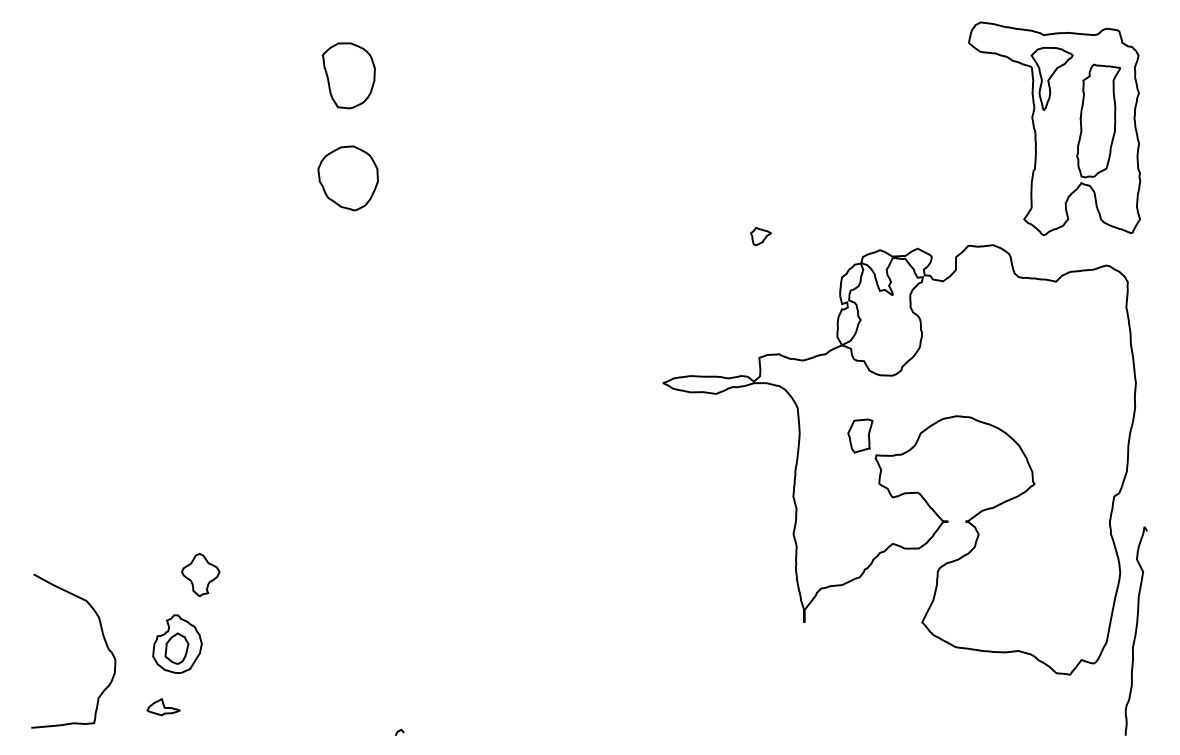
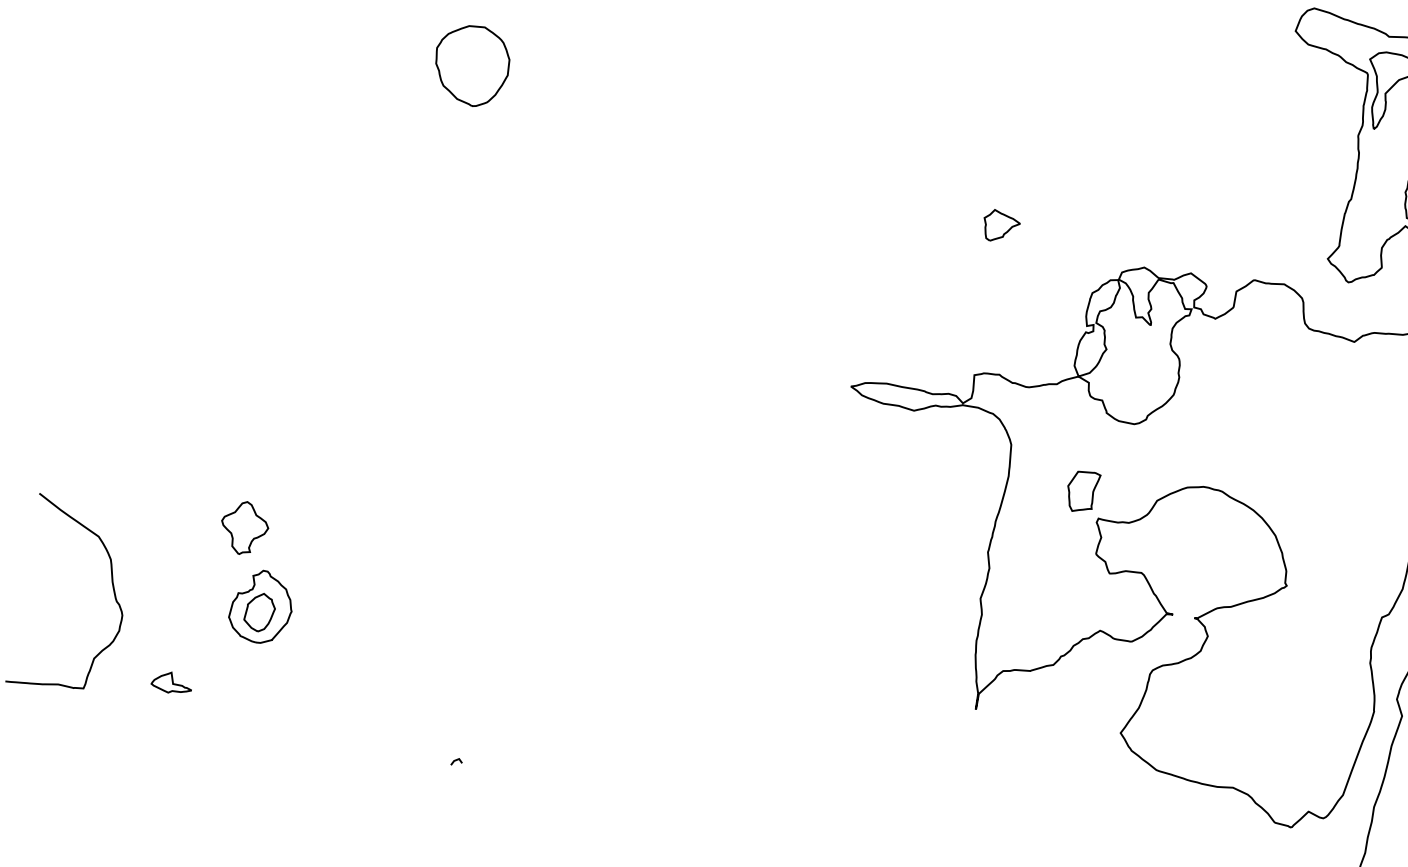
part: (347, 178) -> (470, 65), moved
part: (760, 236) -> (1000, 226), size x1.43
part: (177, 643) -> (261, 606), moved

